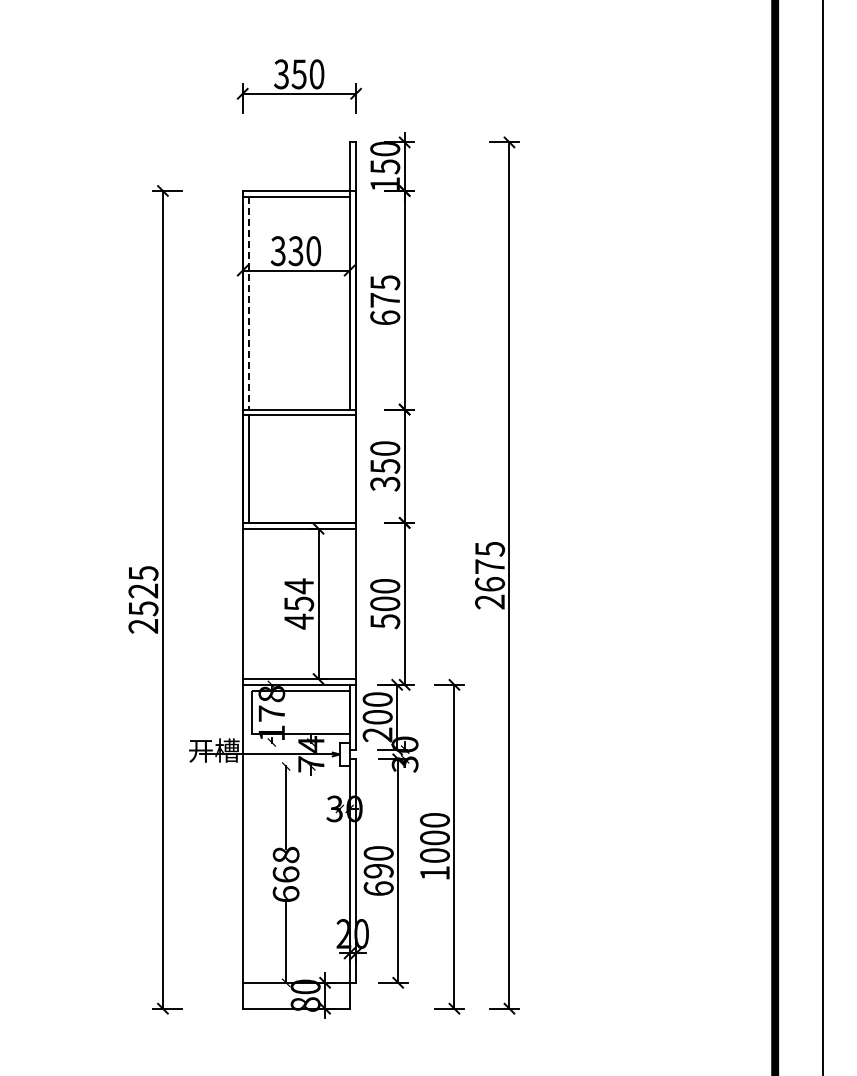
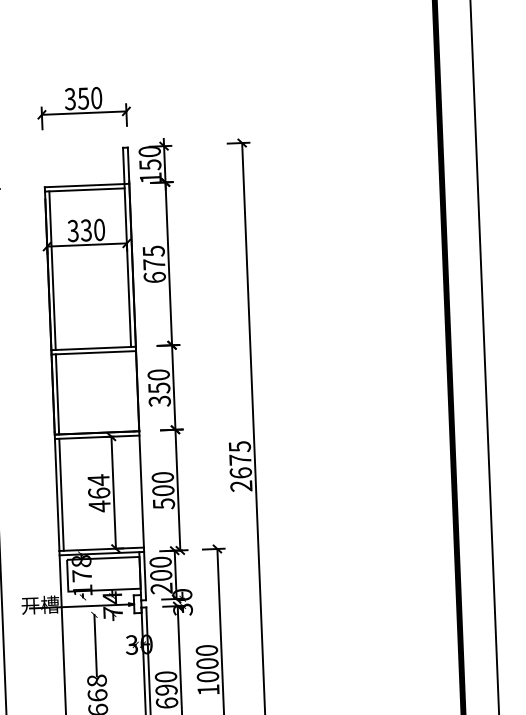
line: (248, 303) -> (52, 270), dashed -> solid
line: (248, 603) -> (61, 494), added
text: (299, 603) -> (99, 492), 454 -> 464

